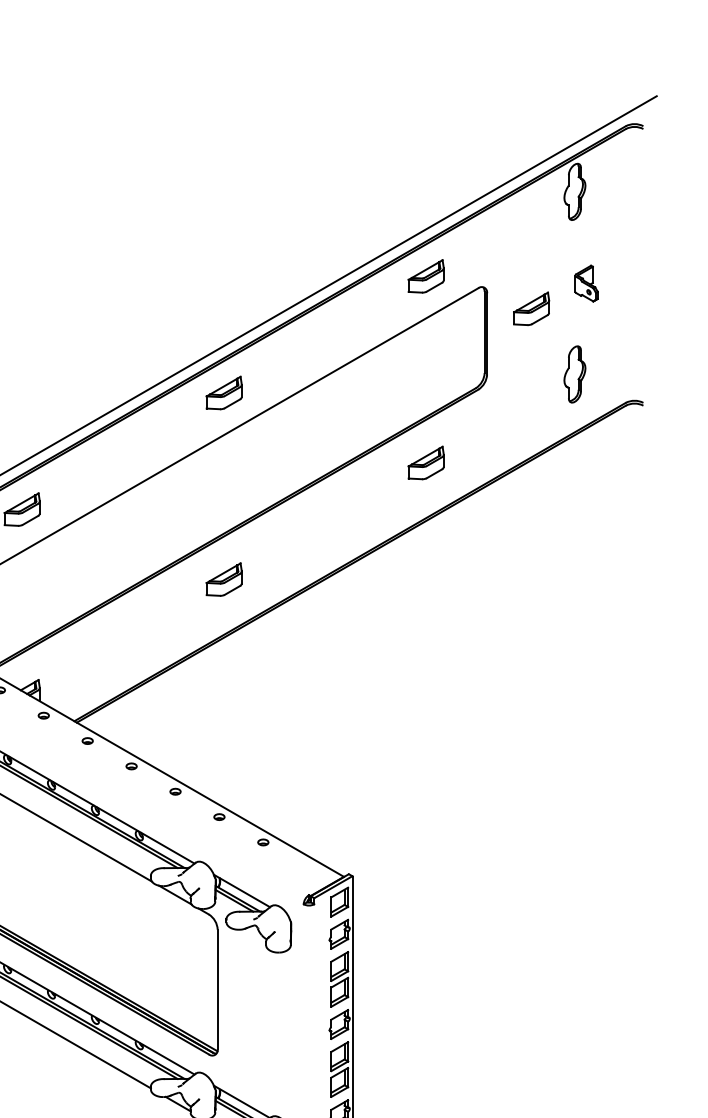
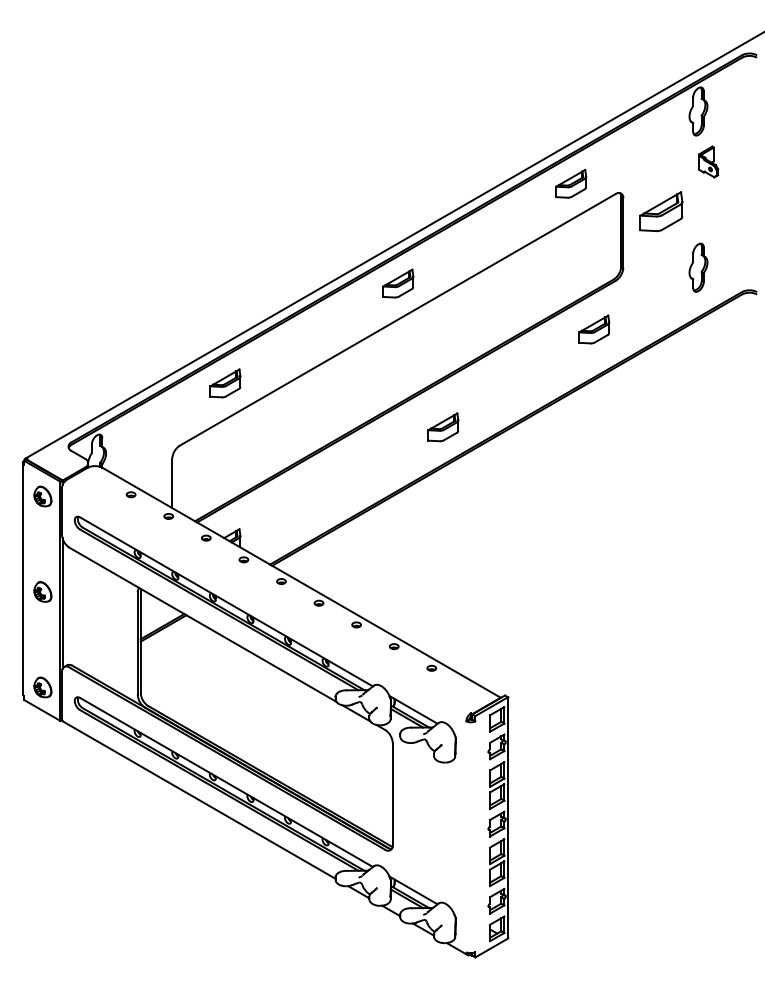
part: (586, 283) -> (708, 161), moved
part: (531, 308) -> (661, 211), size x1.4
part: (426, 462) -> (594, 329), moved
part: (224, 579) -> (443, 427), moved

